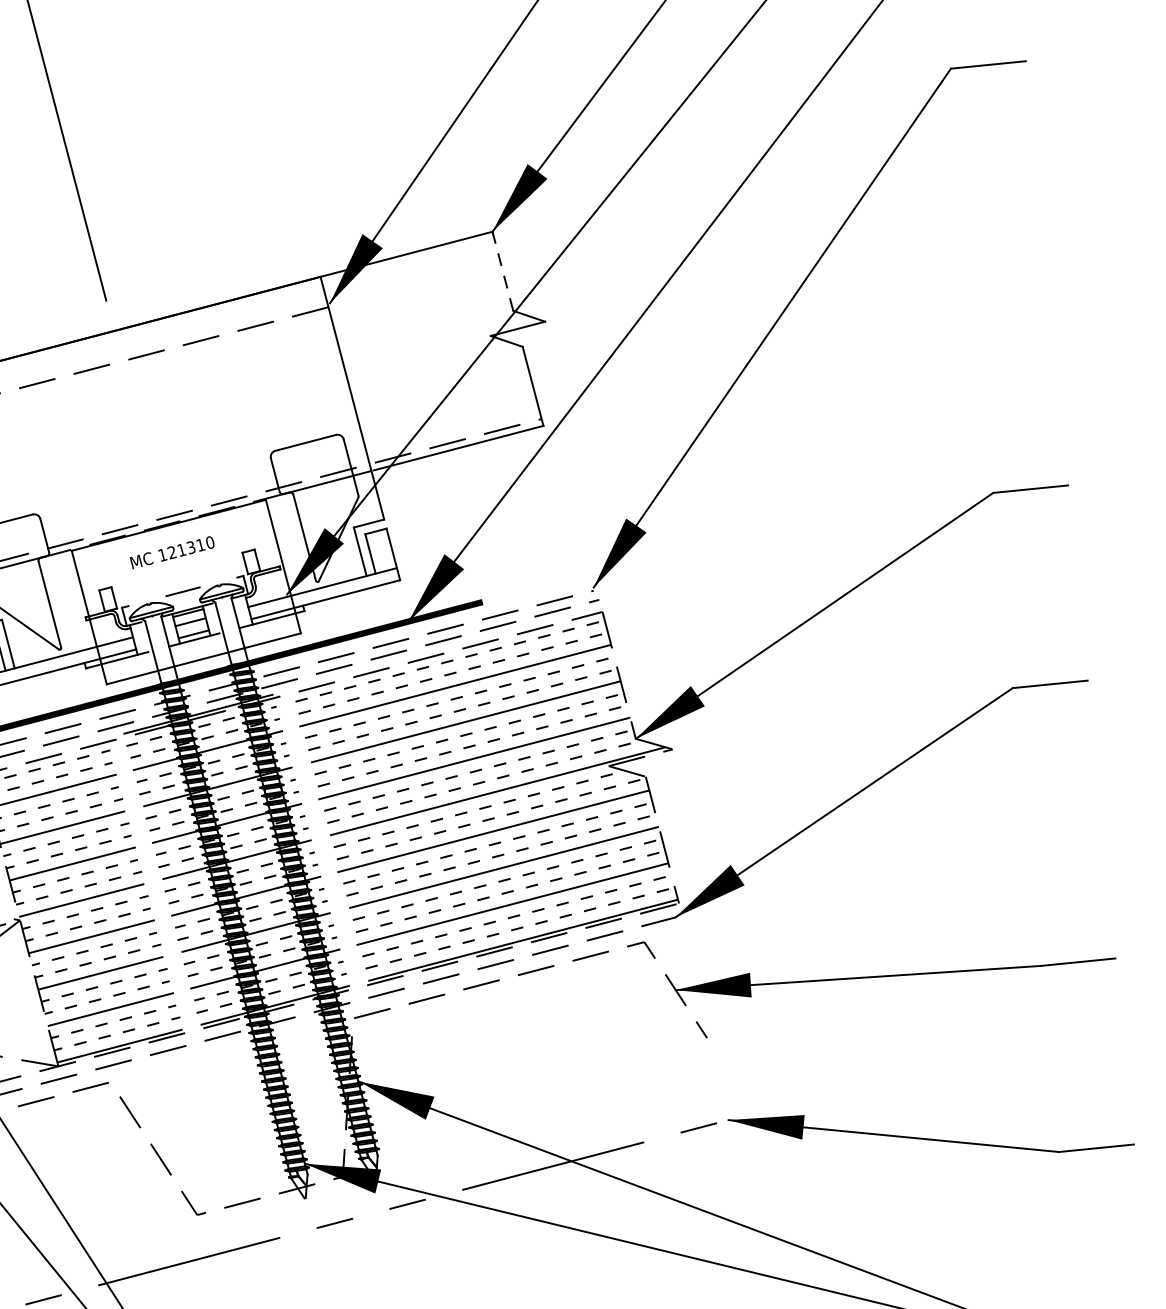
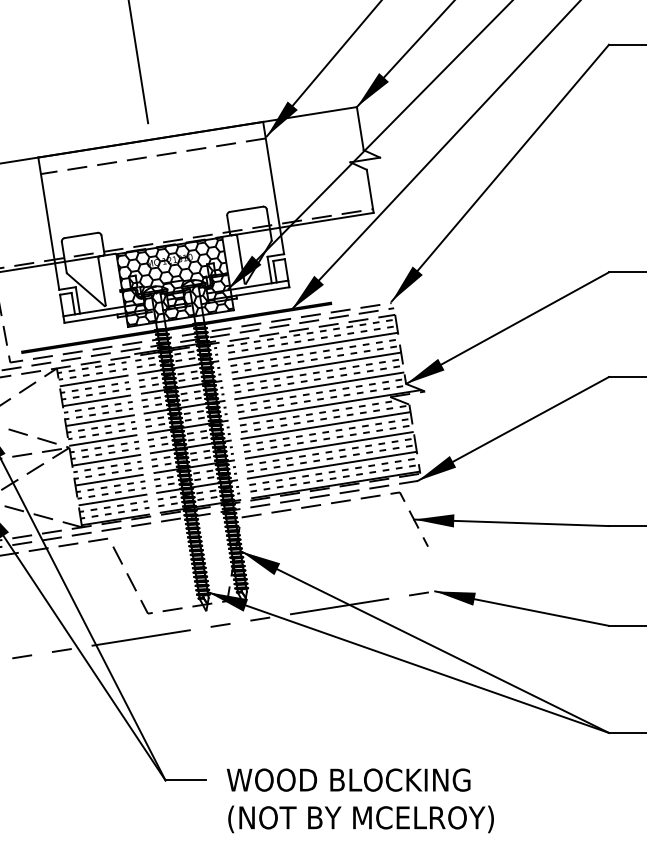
line: (503, 271) -> (360, 128), dashed -> solid
hatch: (186, 592) -> (175, 282), added

